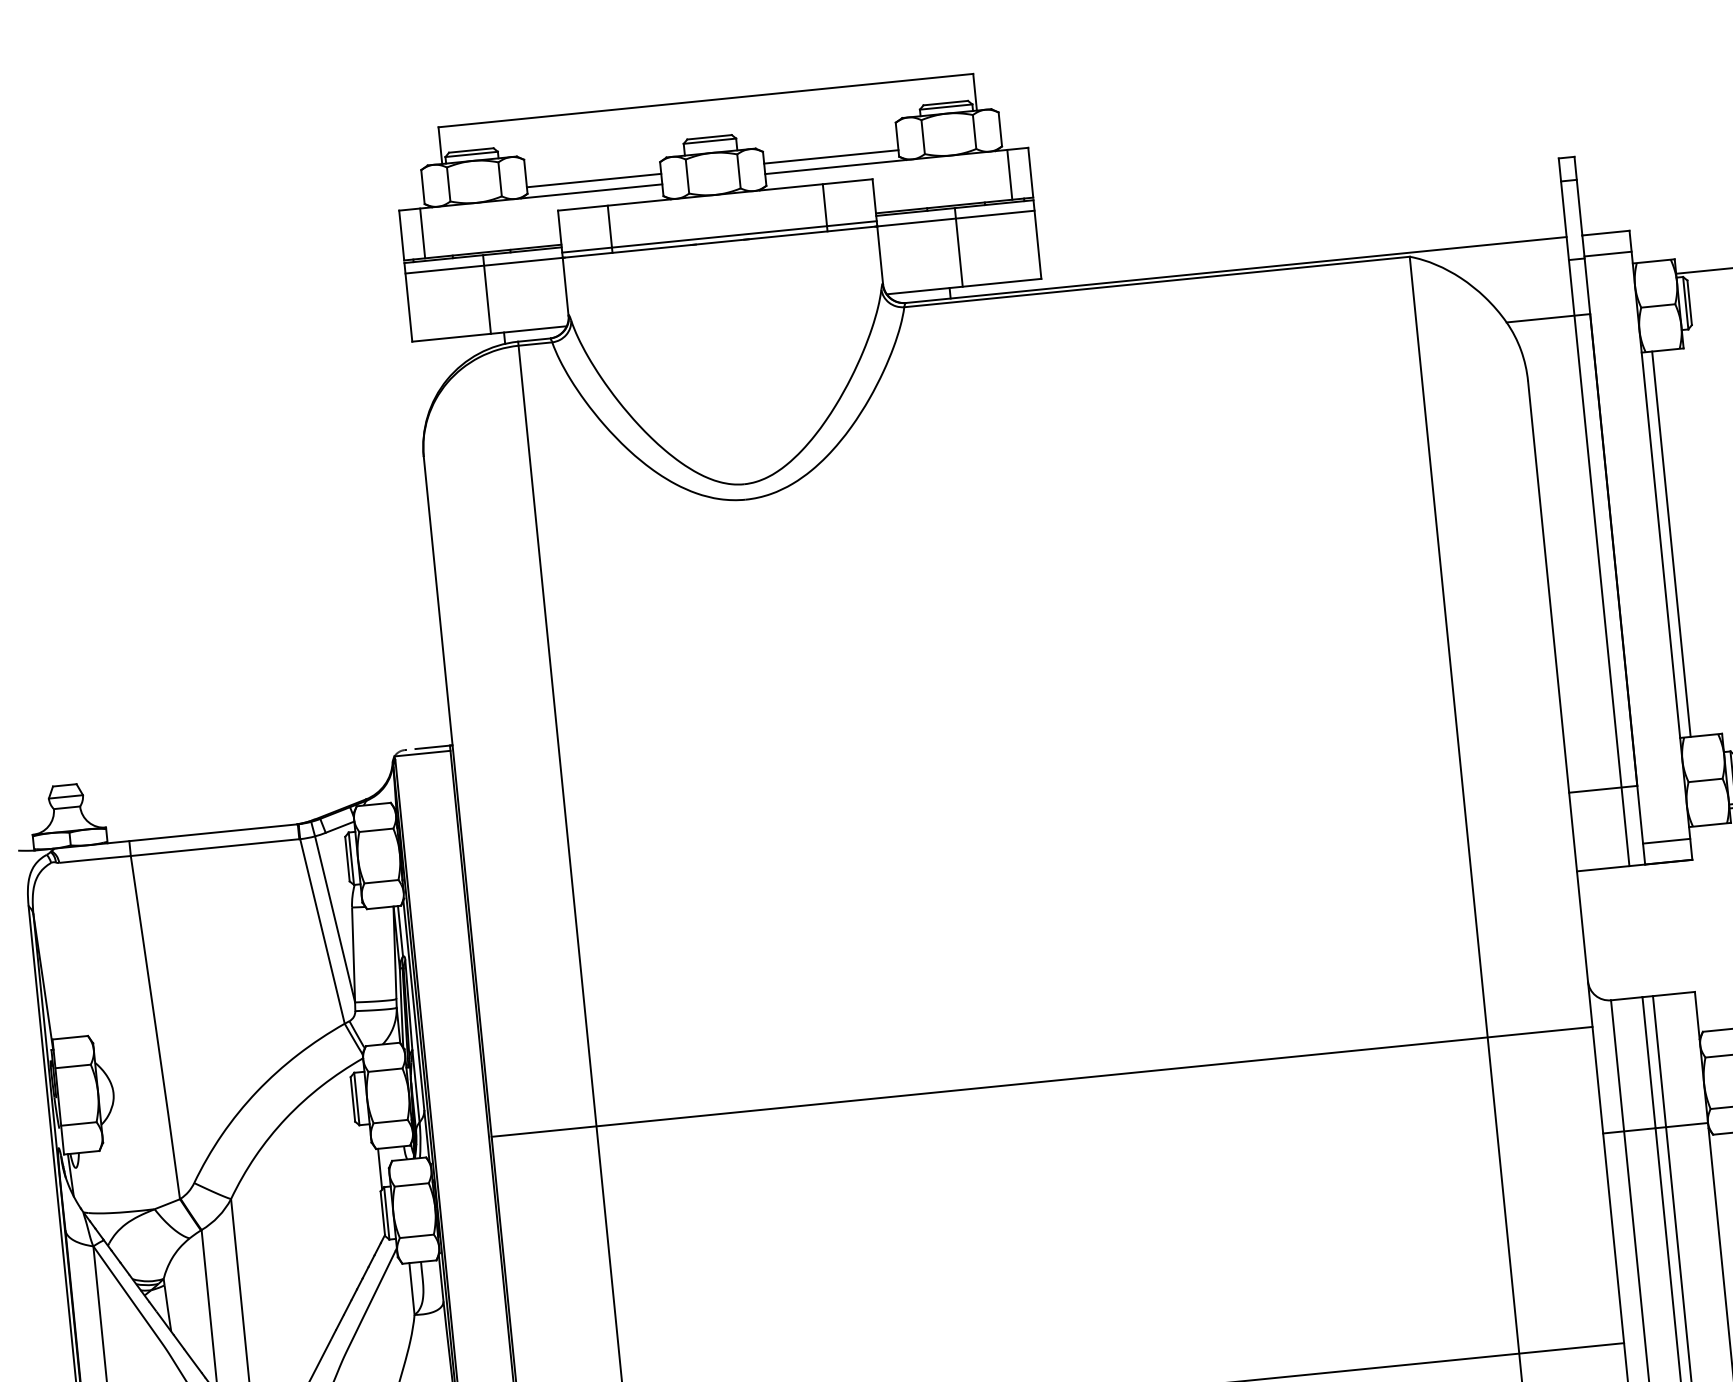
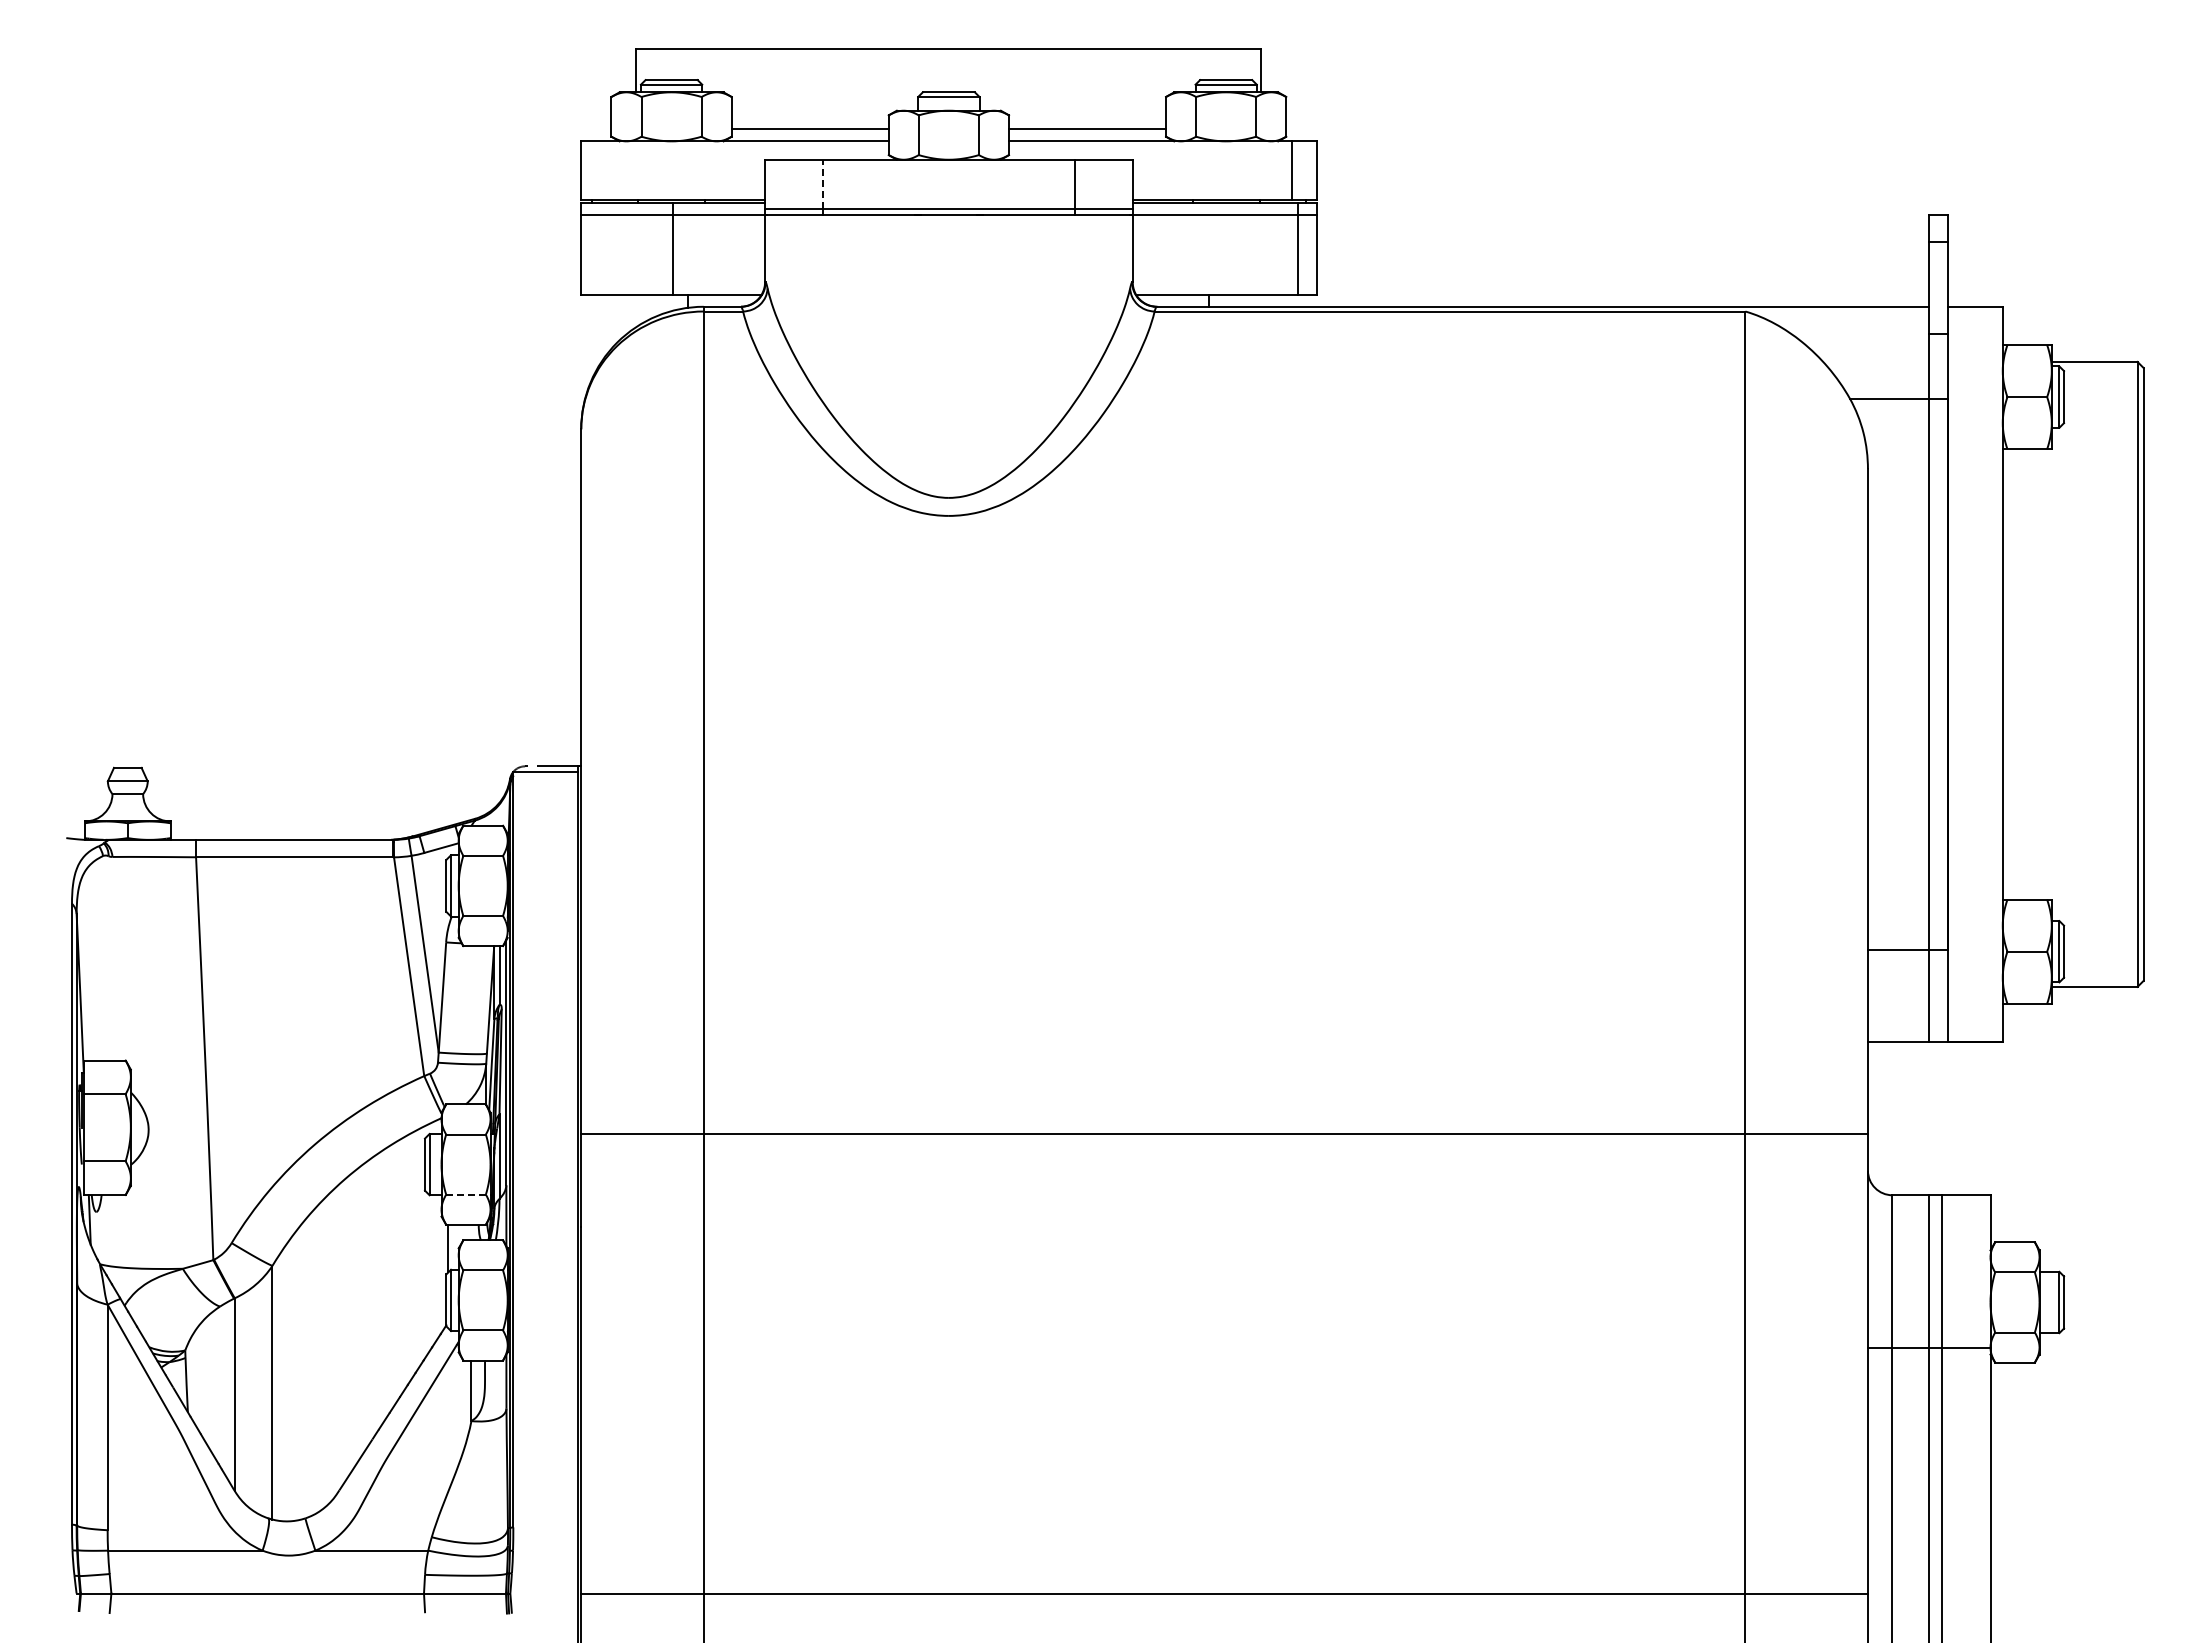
line: (610, 226) -> (823, 184), solid -> dashed
line: (422, 233) -> (605, 170), removed
line: (958, 247) -> (1297, 248), moved
line: (1607, 254) -> (1974, 331), removed
line: (1671, 544) -> (2015, 674), removed
line: (1666, 841) -> (1974, 1017), removed
line: (1041, 1081) -> (1224, 1133), moved
line: (390, 1121) -> (466, 1194), solid -> dashed

